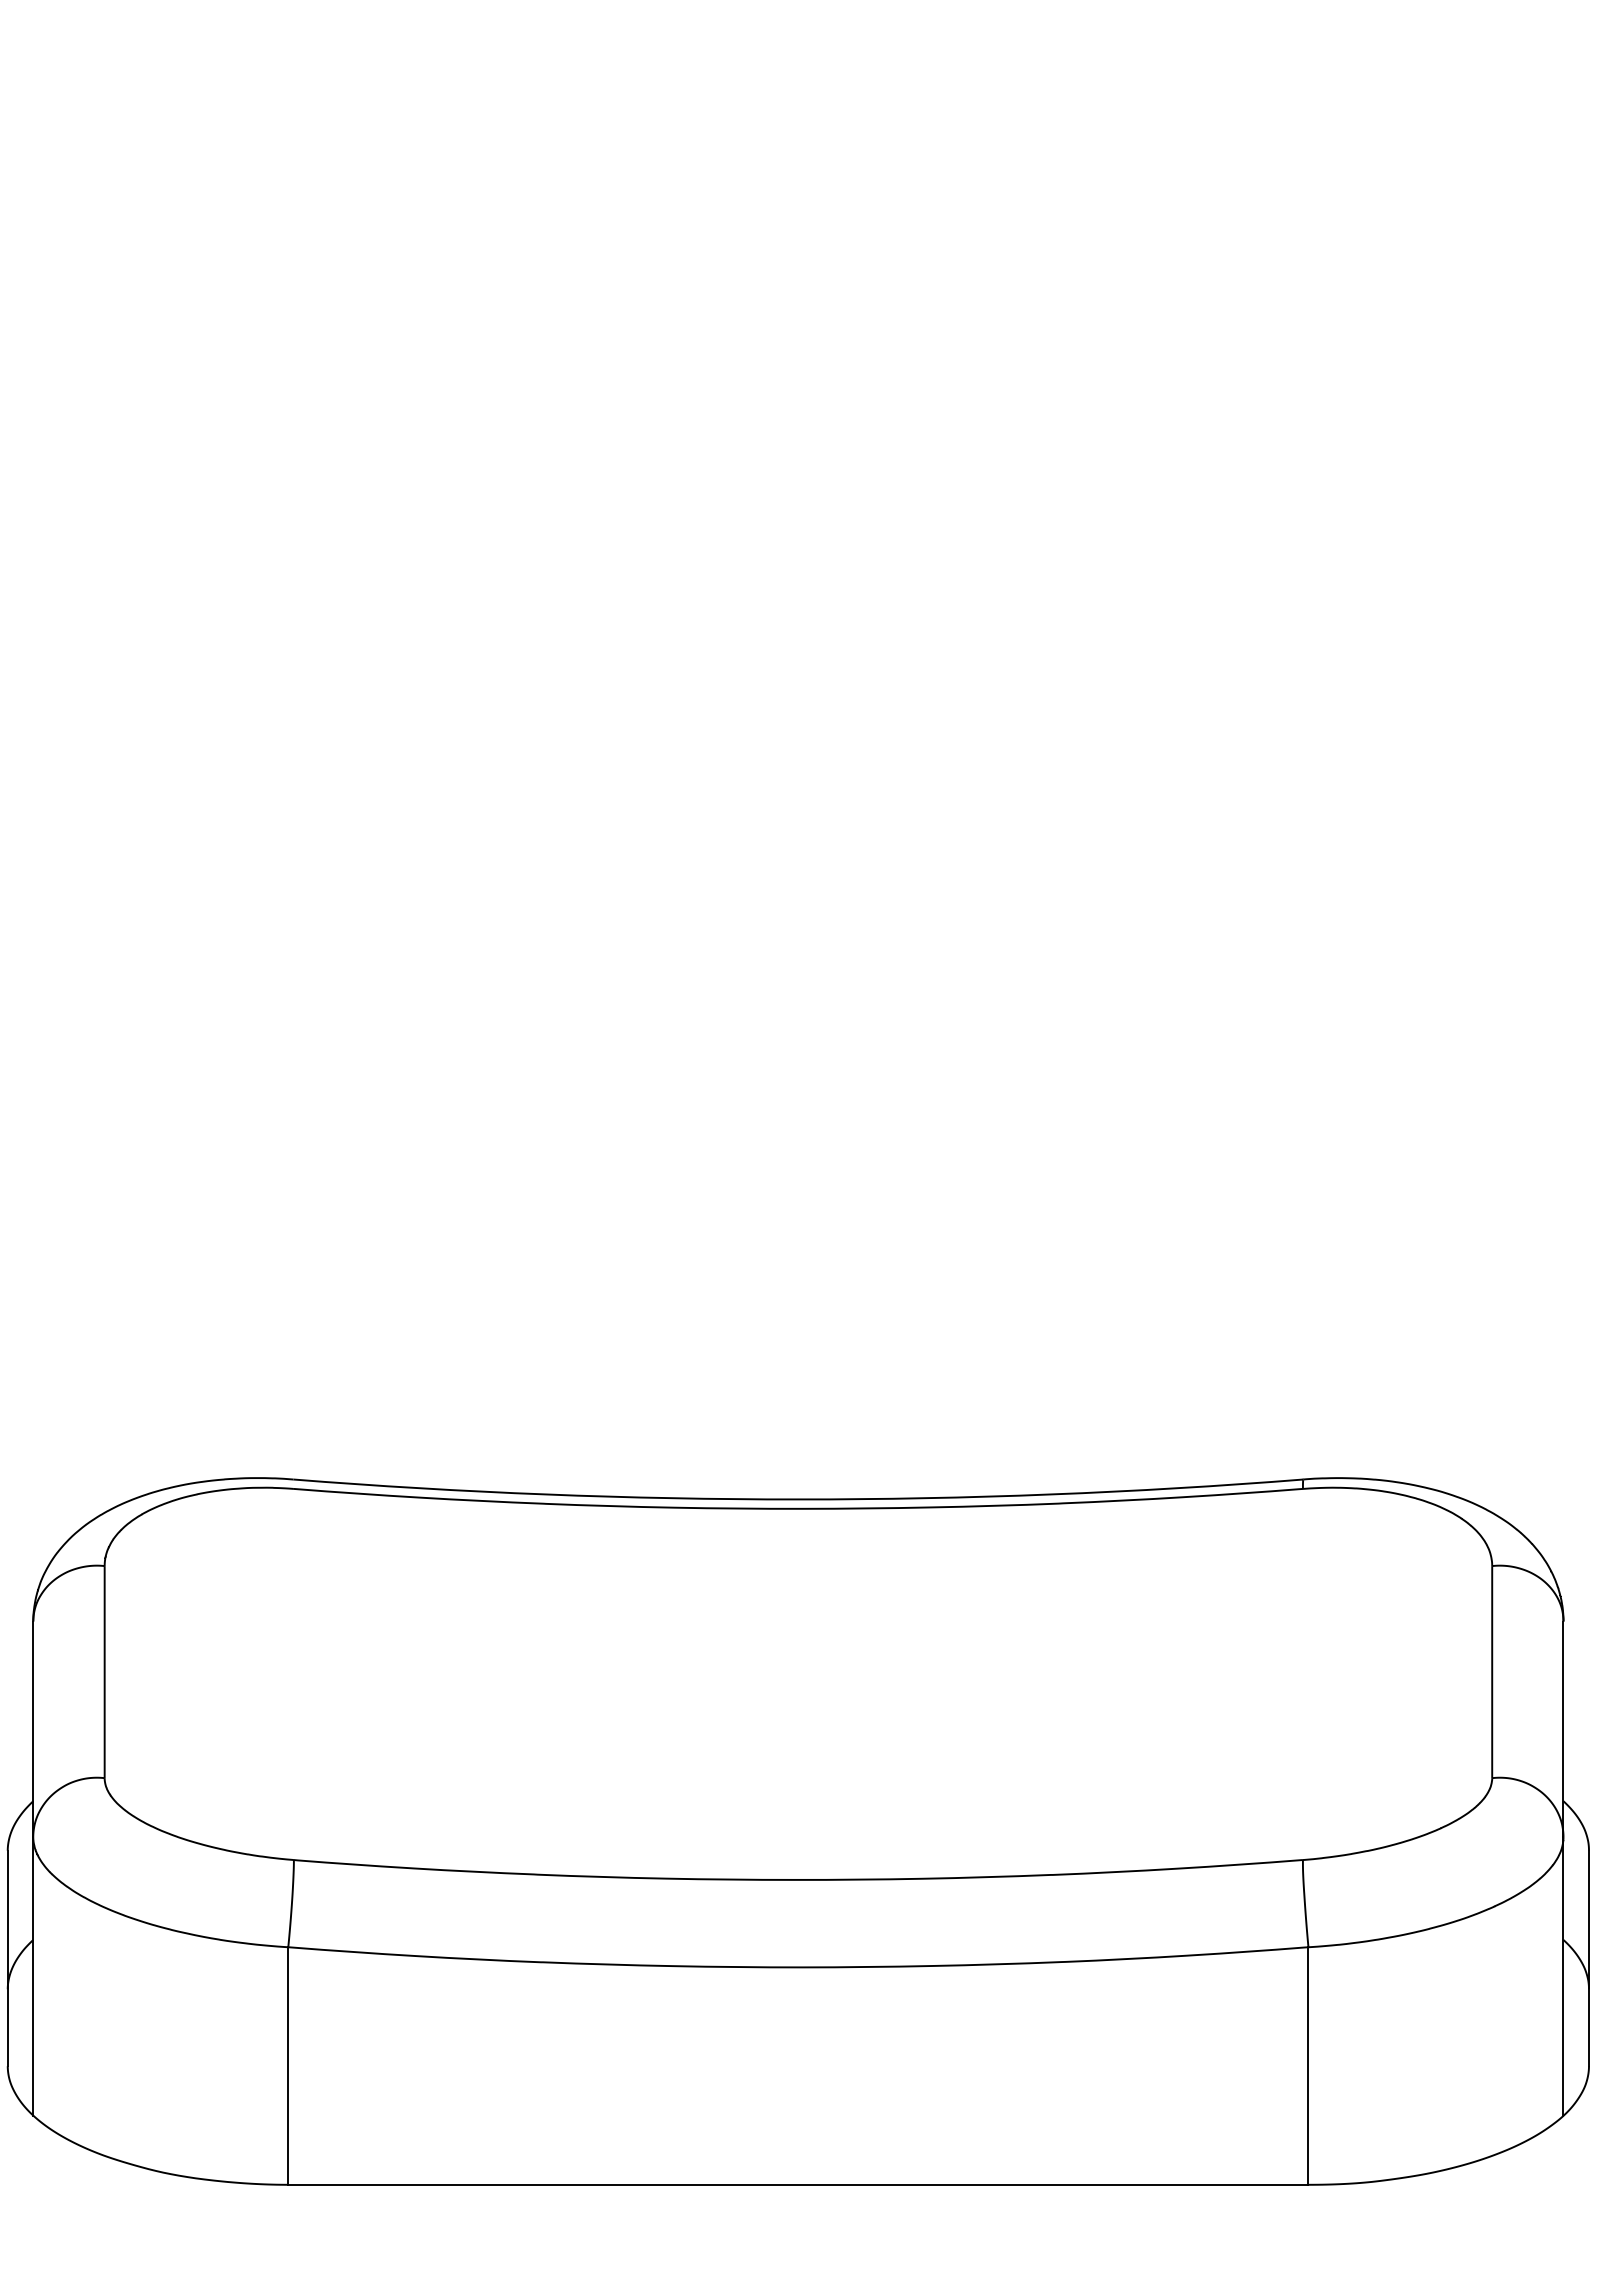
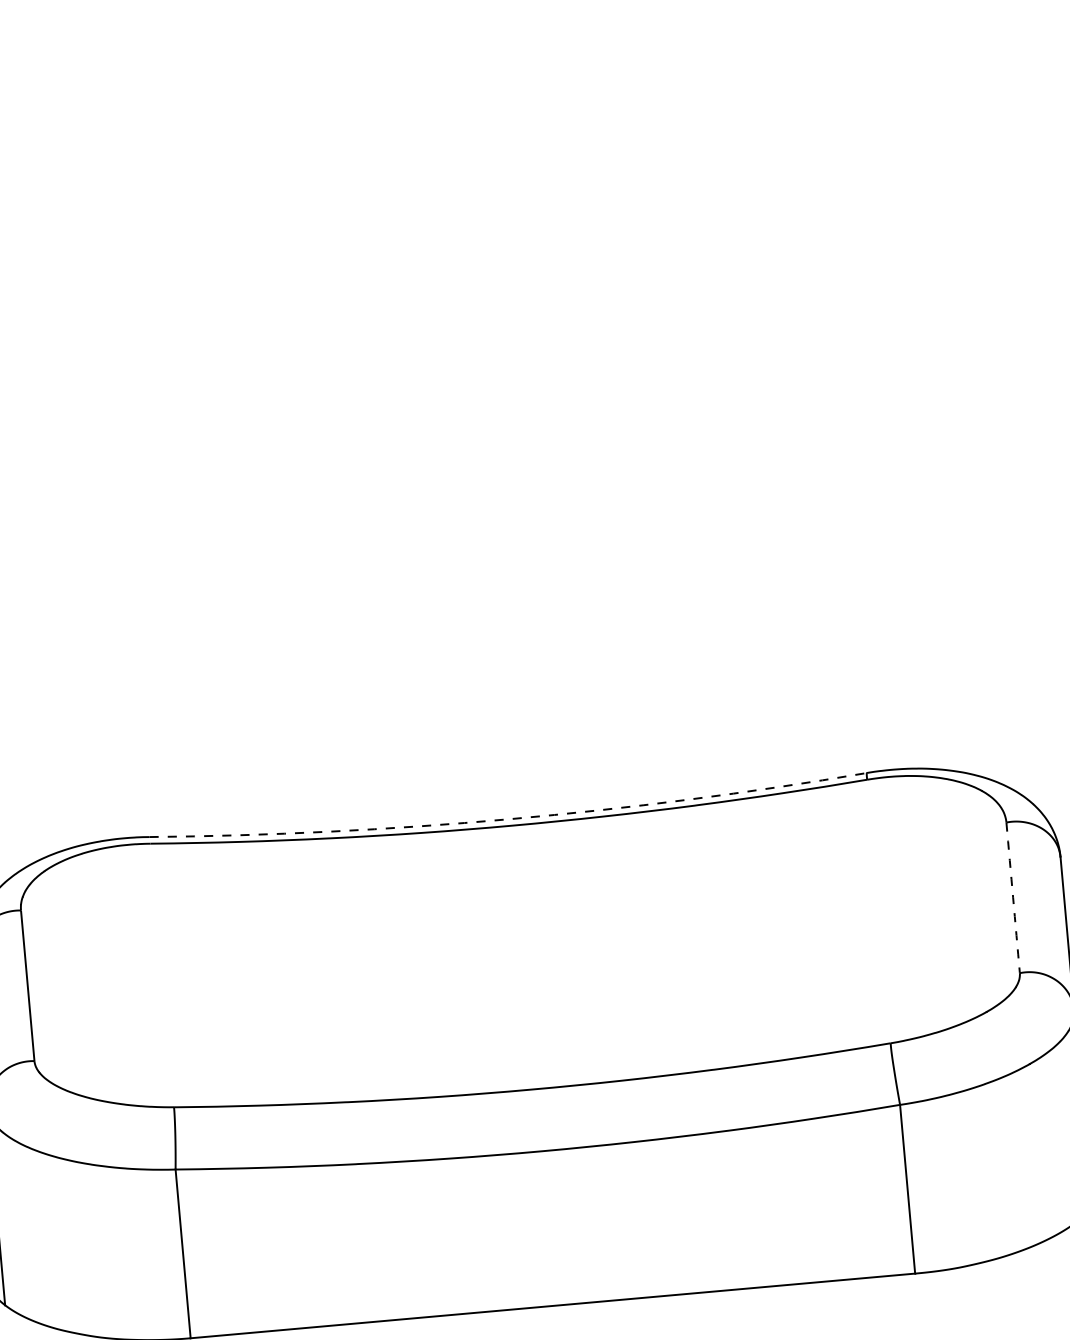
line: (798, 1499) -> (509, 819), solid -> dashed
line: (1492, 1672) -> (1013, 898), solid -> dashed

